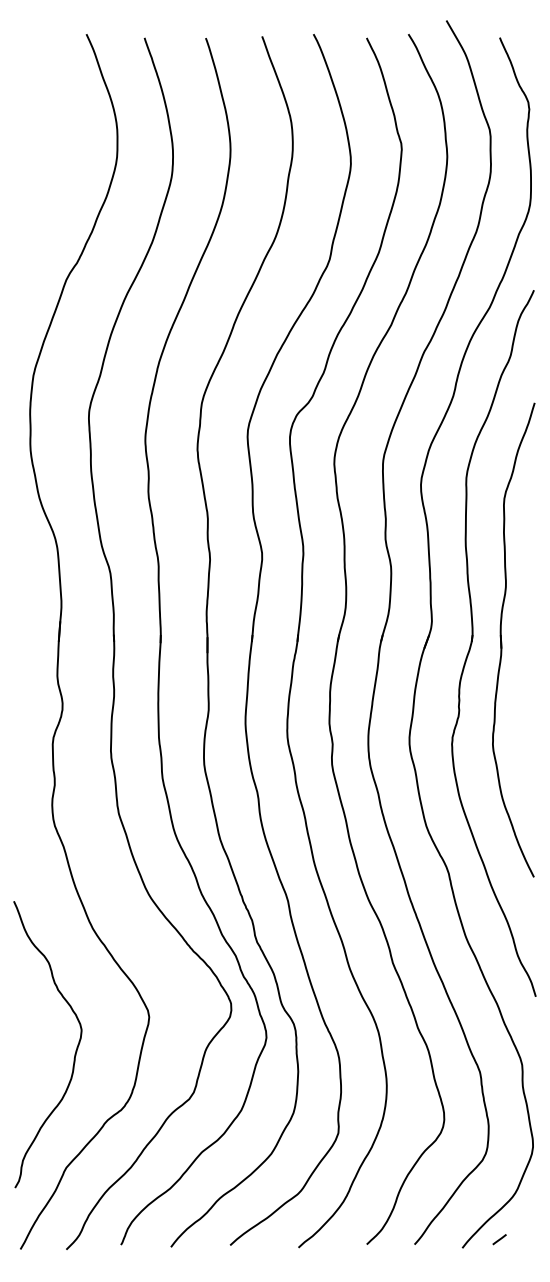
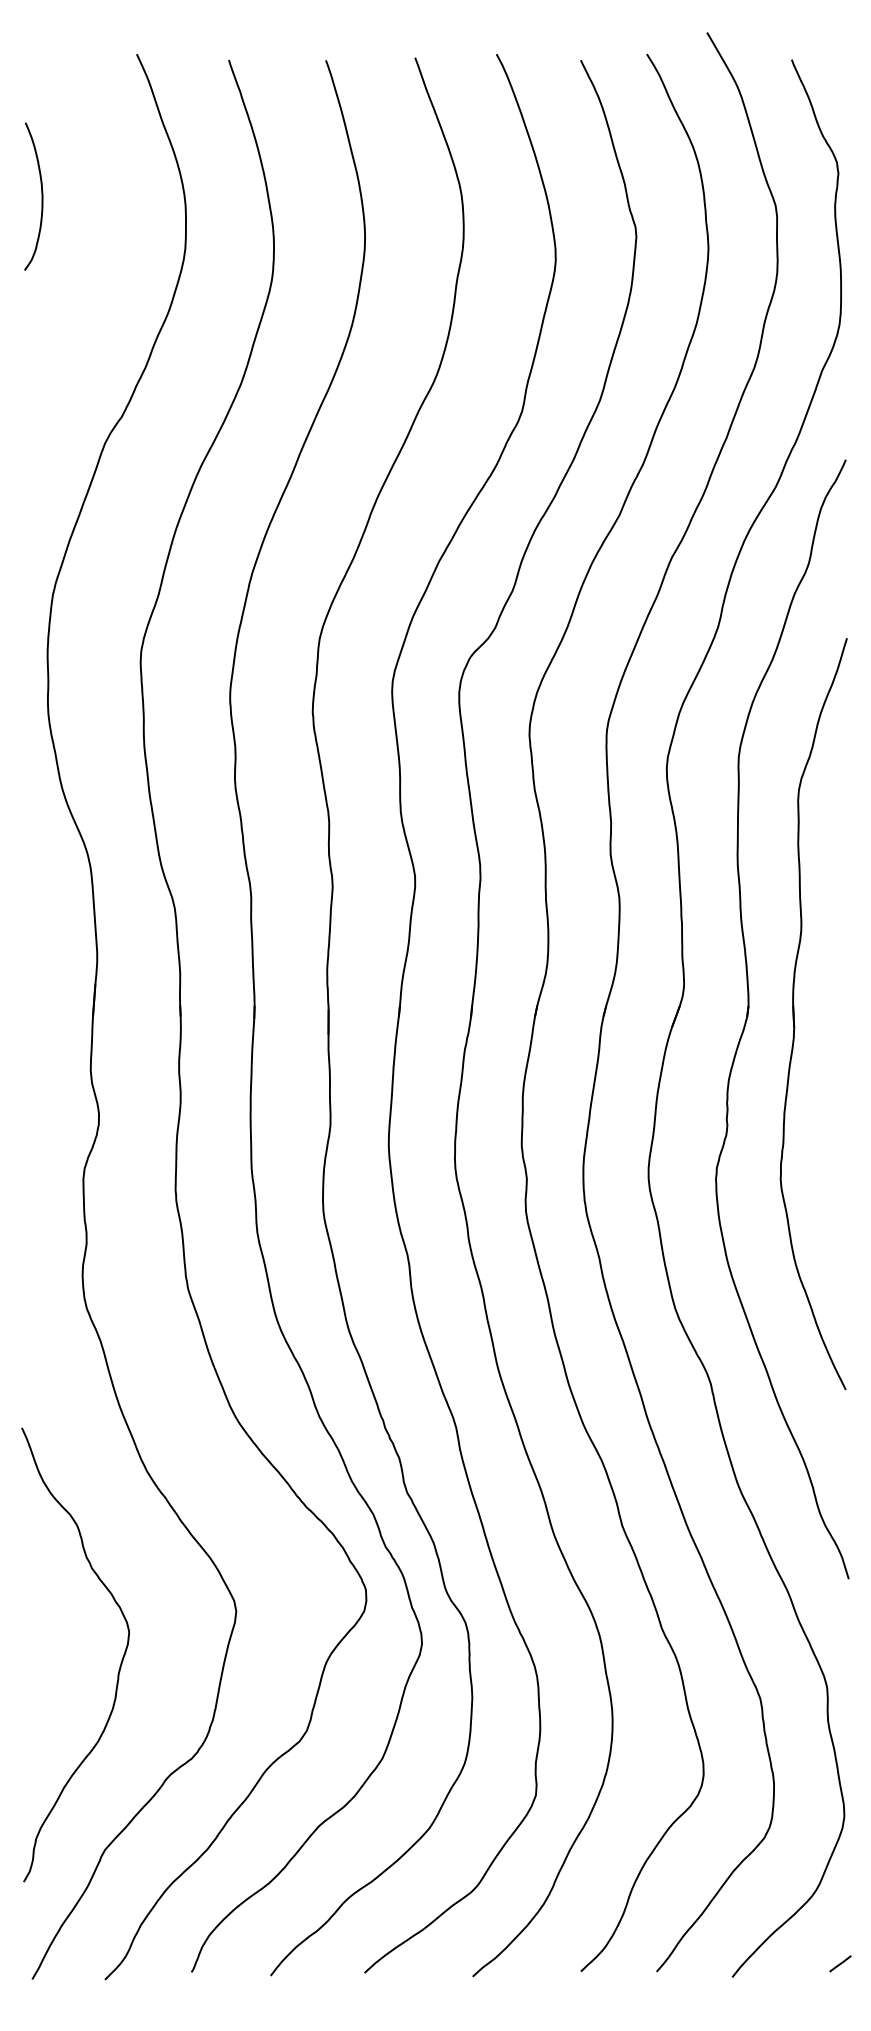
curve: (25, 121) -> (40, 192), added
line: (499, 1239) -> (840, 1963), moved

